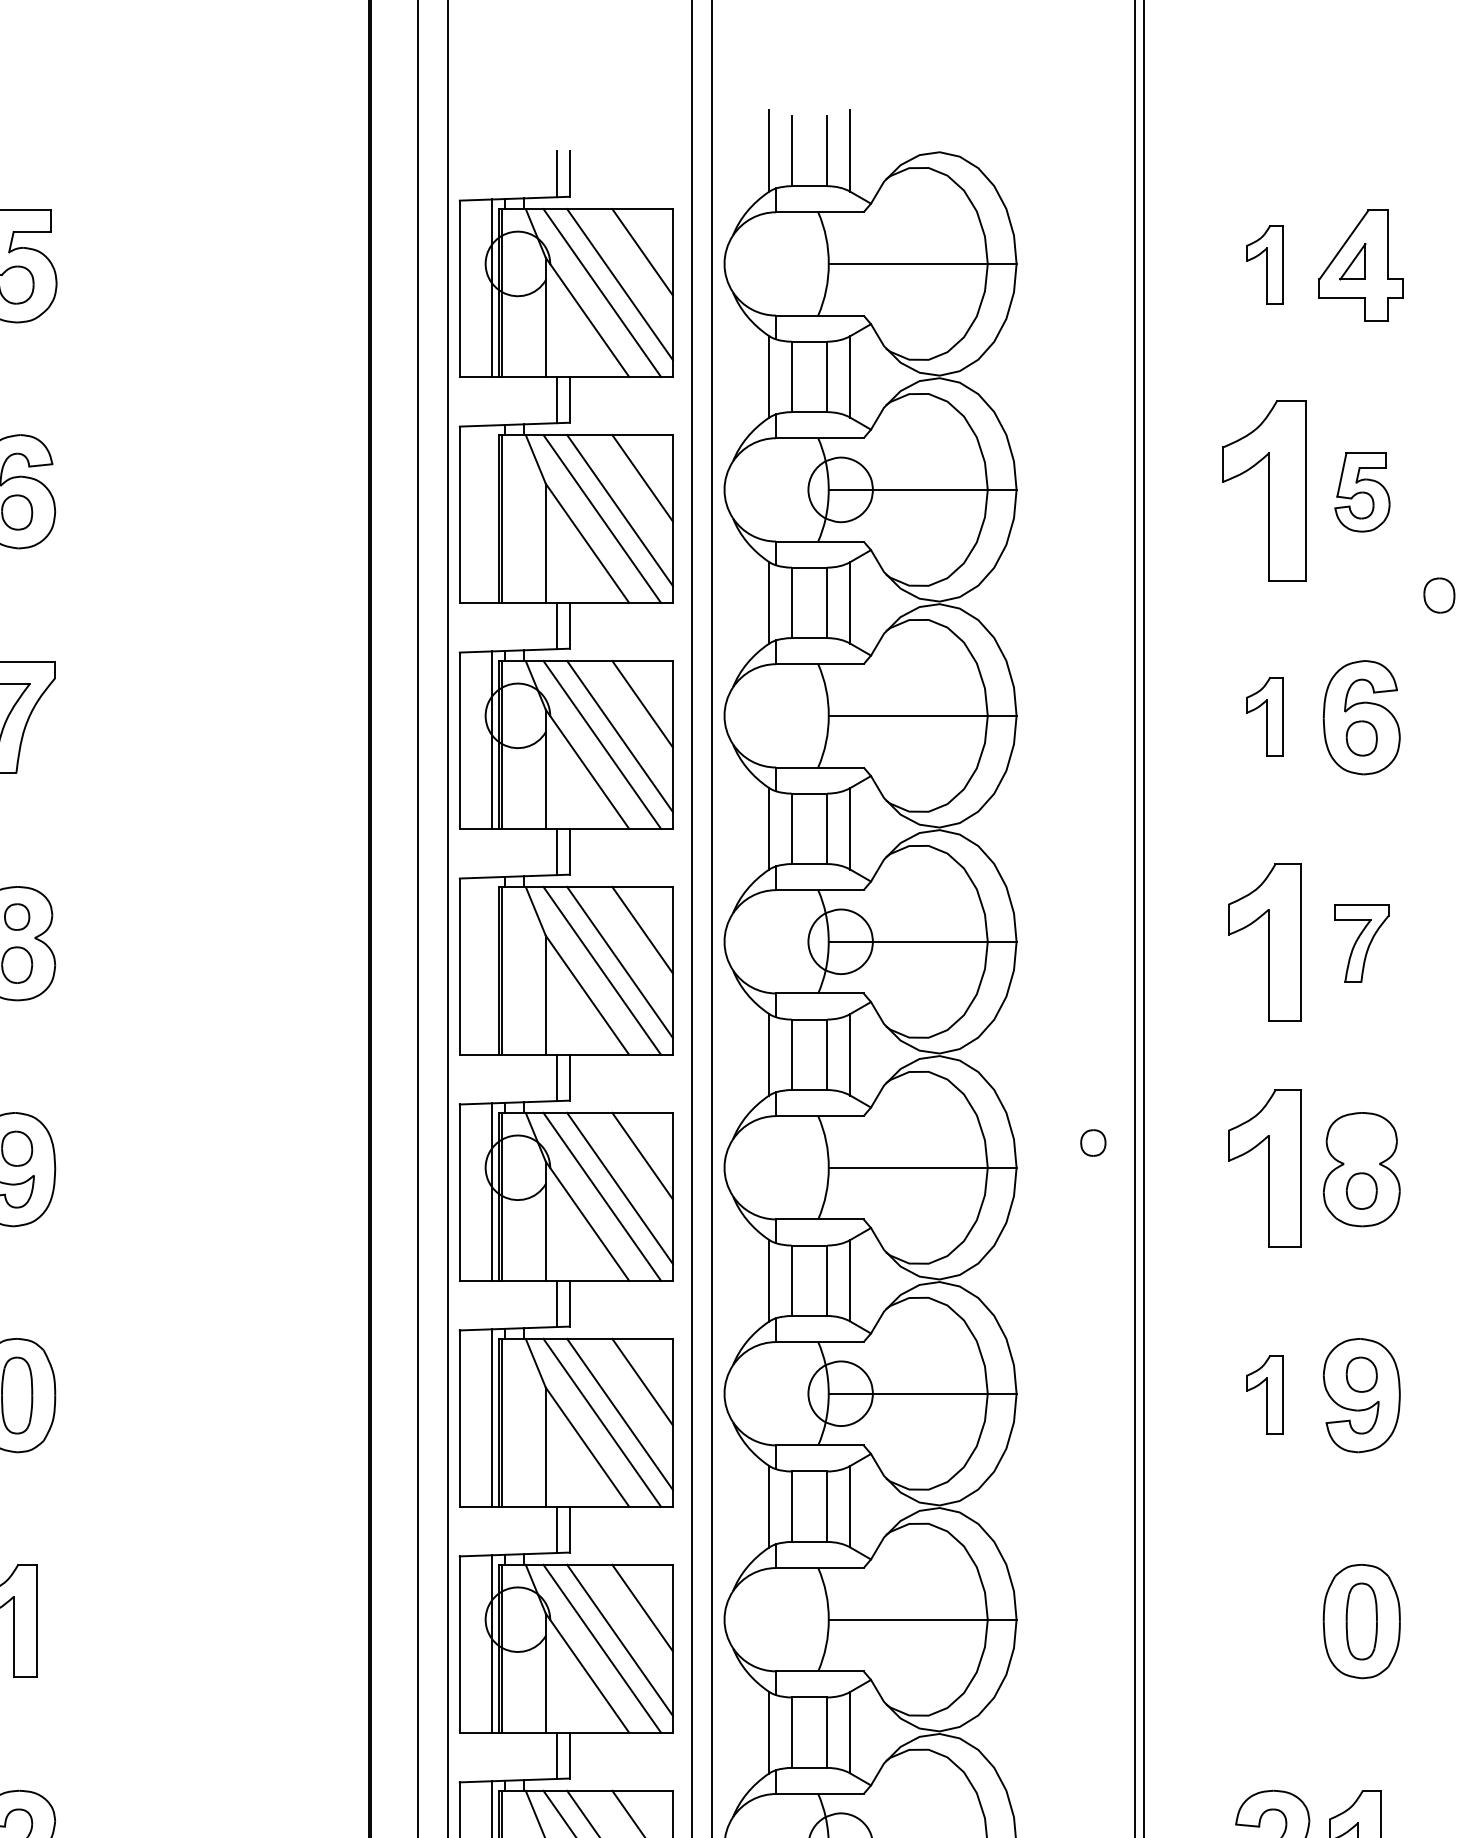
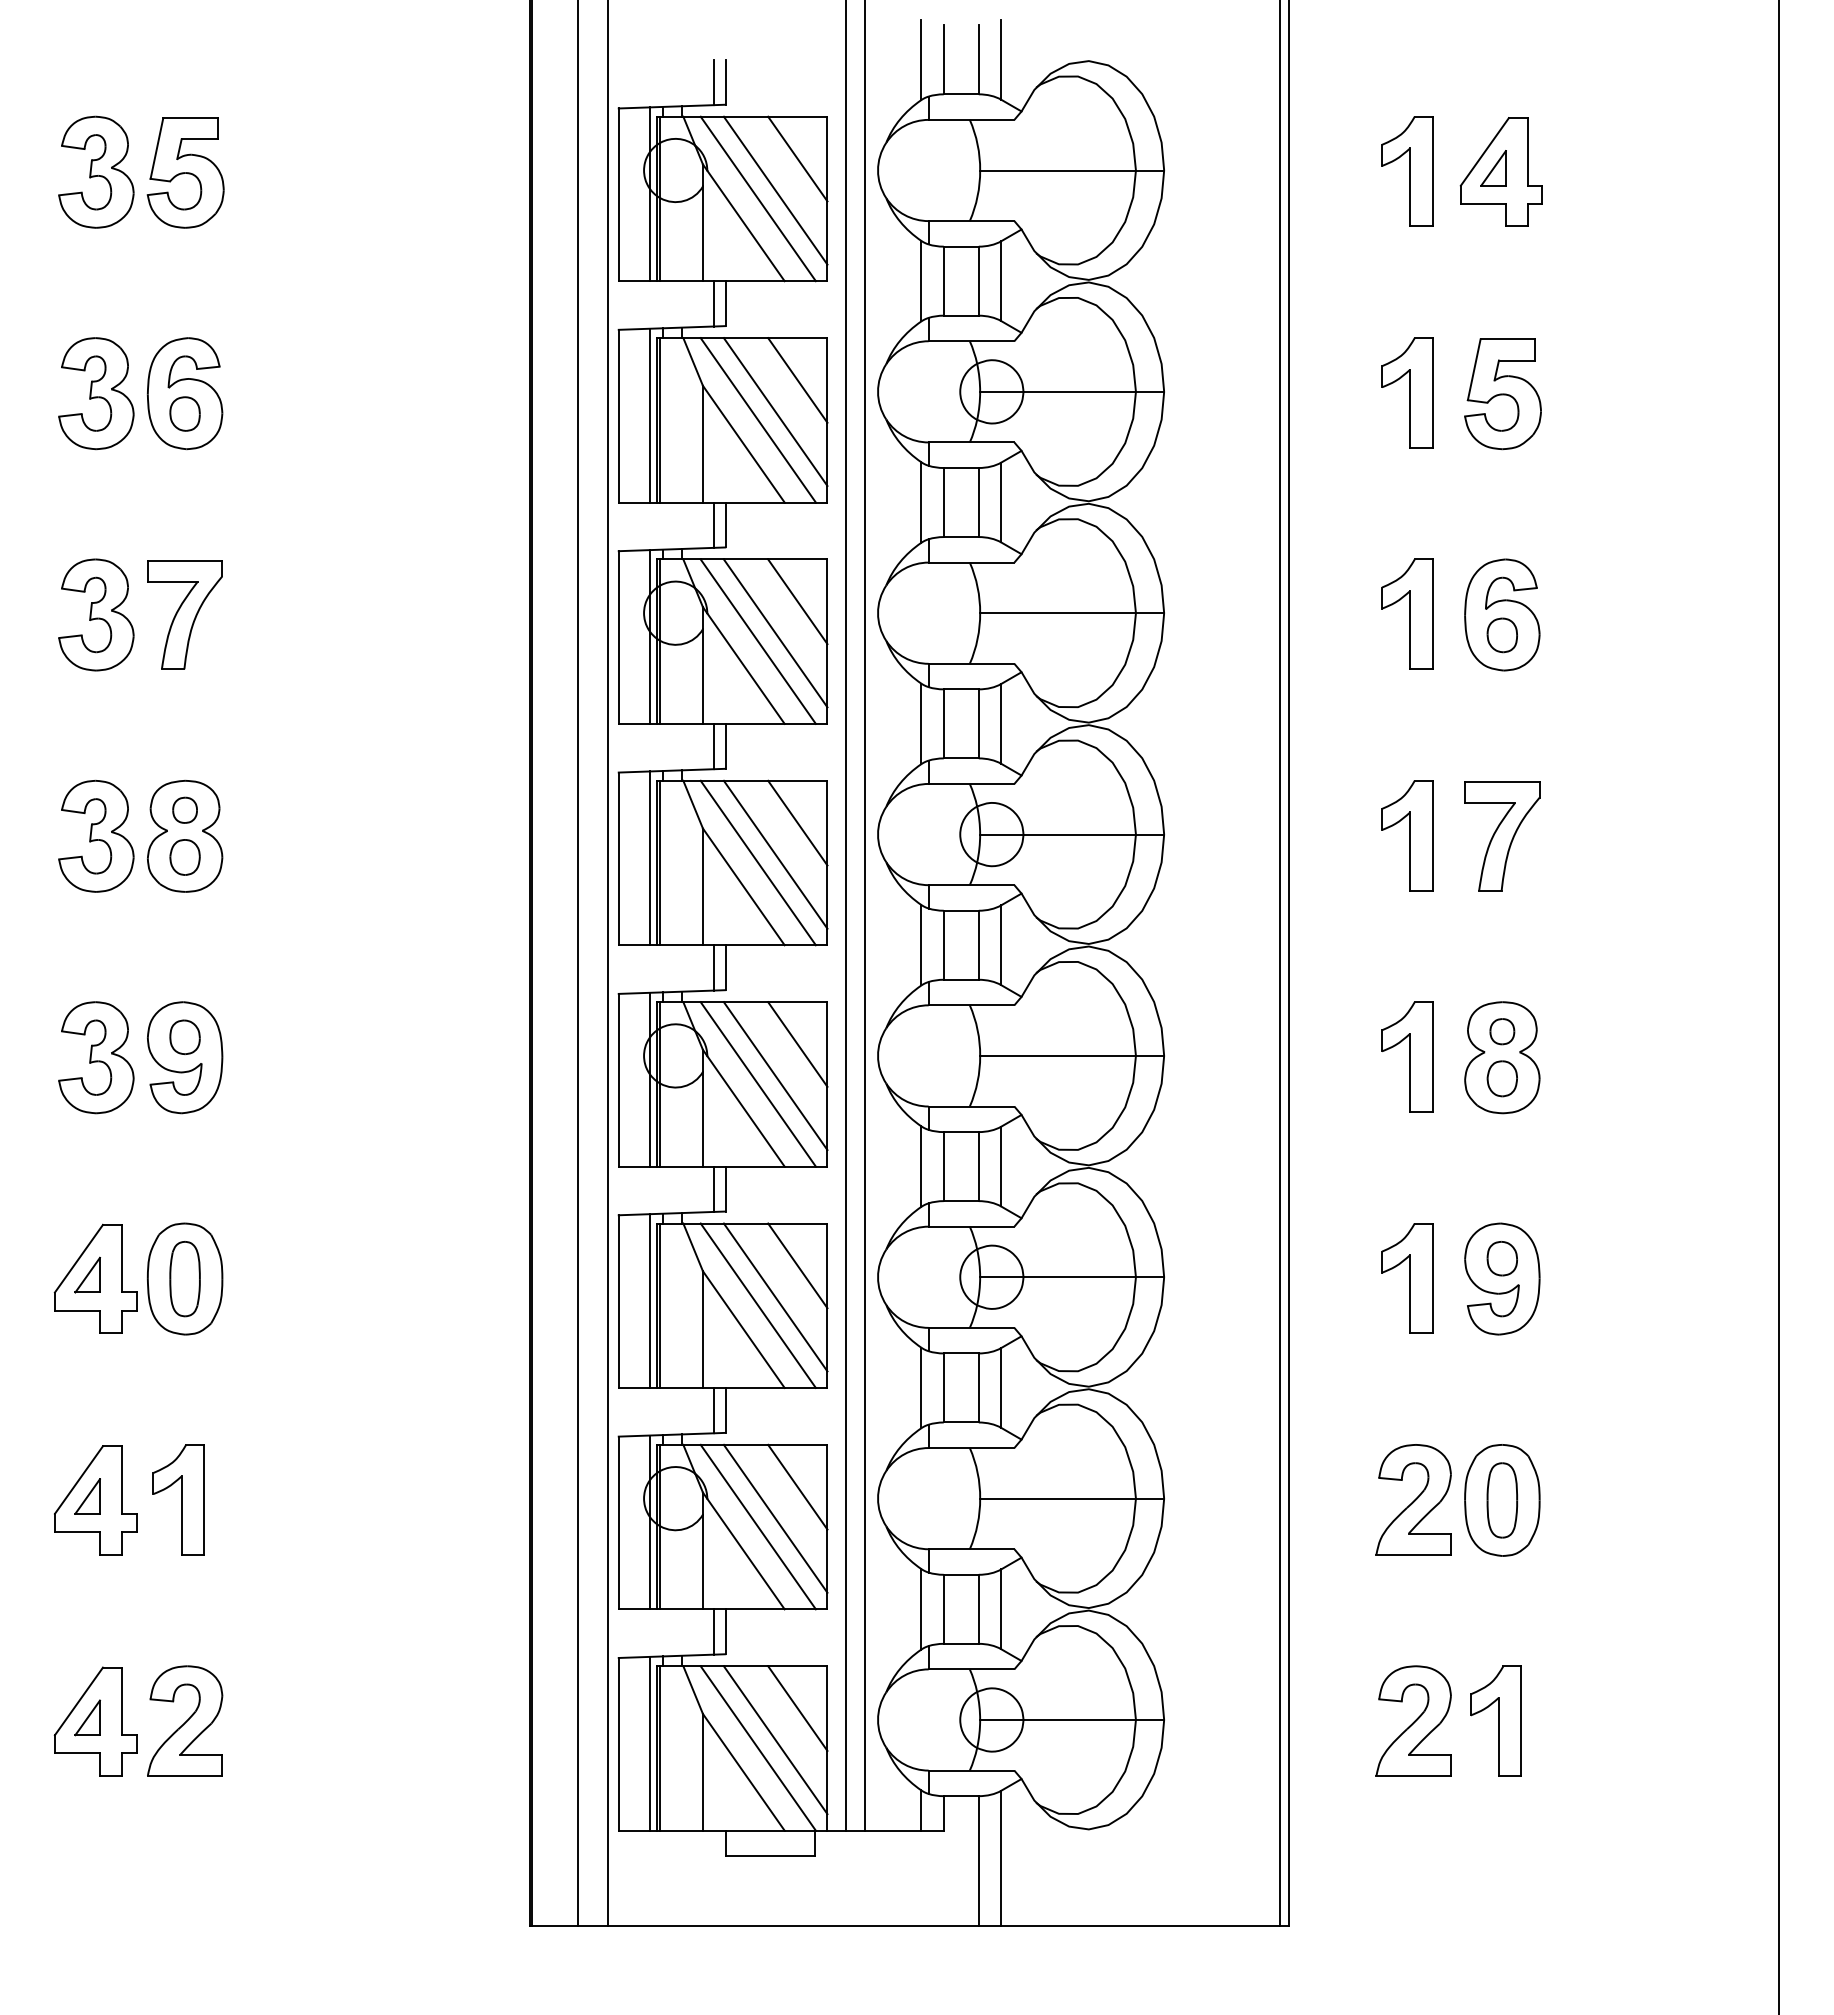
part: (1264, 264) -> (1407, 171), size x1.43
part: (1264, 490) -> (1407, 392), size x0.62
part: (1361, 492) -> (1502, 394), size x1.43
line: (492, 514) -> (650, 415), added
part: (1438, 595) -> (1577, 495), removed
part: (1264, 716) -> (1407, 613), size x1.43
part: (1264, 942) -> (1407, 835), size x0.71
part: (1361, 943) -> (1502, 836), size x1.43
line: (492, 966) -> (650, 858), added
part: (1093, 1142) -> (1502, 1031), moved
part: (1264, 1168) -> (1407, 1056), size x0.71
part: (1264, 1394) -> (1407, 1278), size x1.43
part: (1271, 1620) -> (1413, 1499), added

